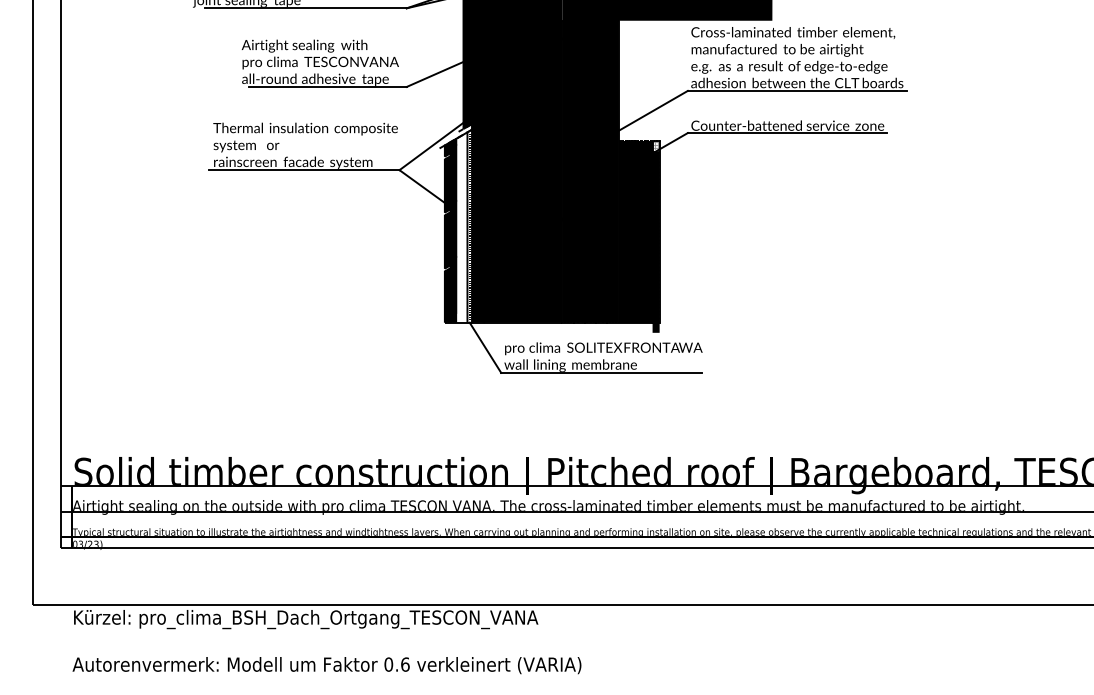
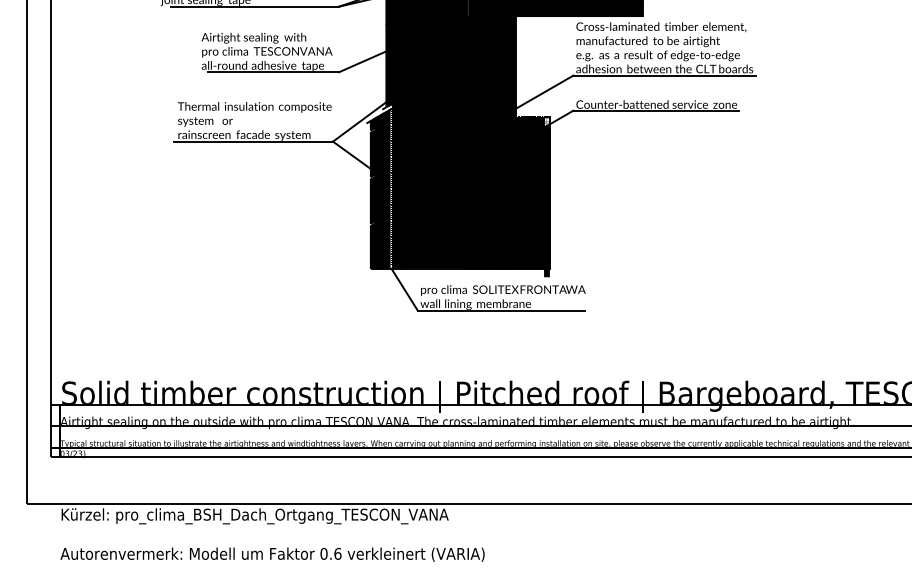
fill: (461, 227) -> (384, 189), added

